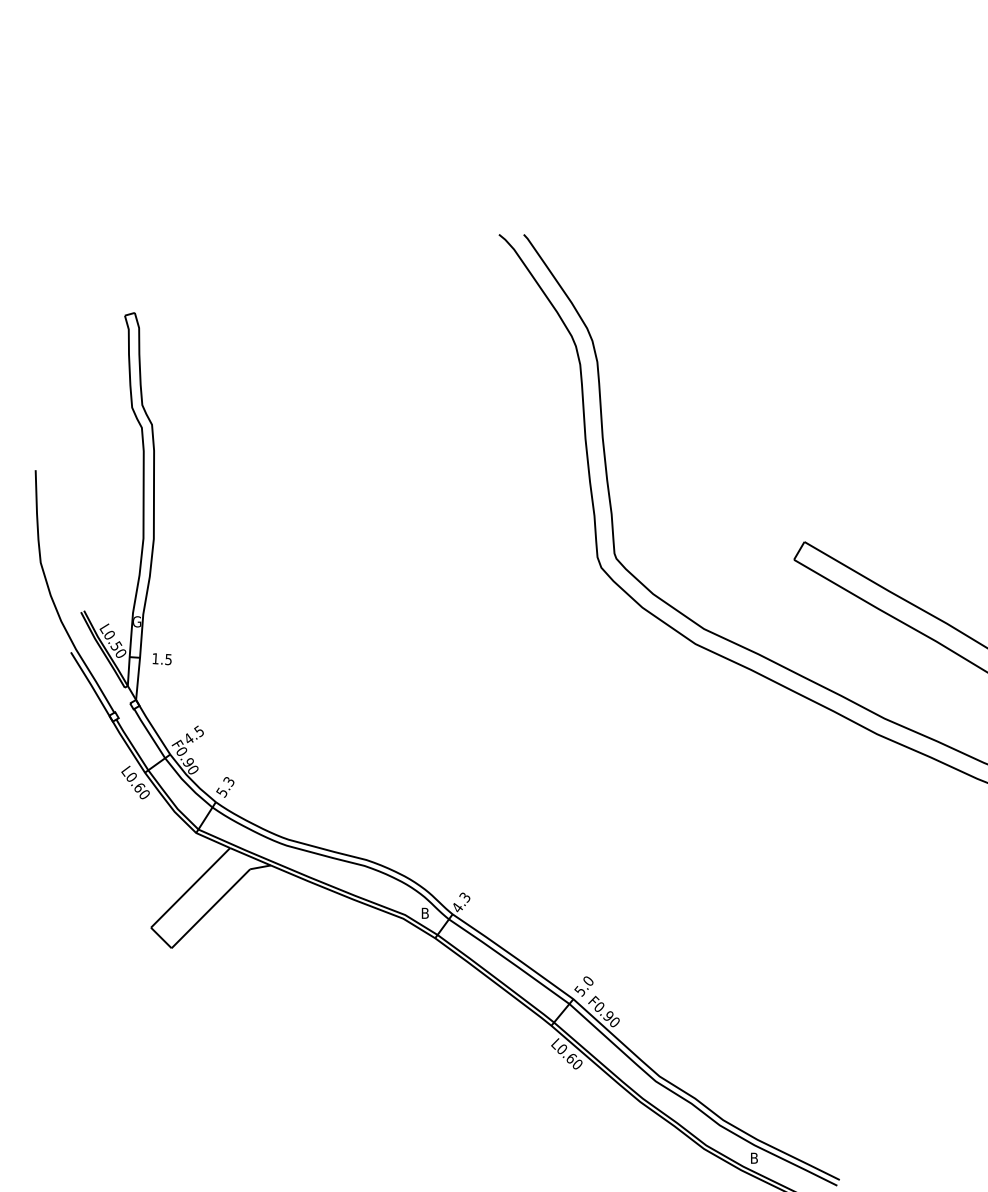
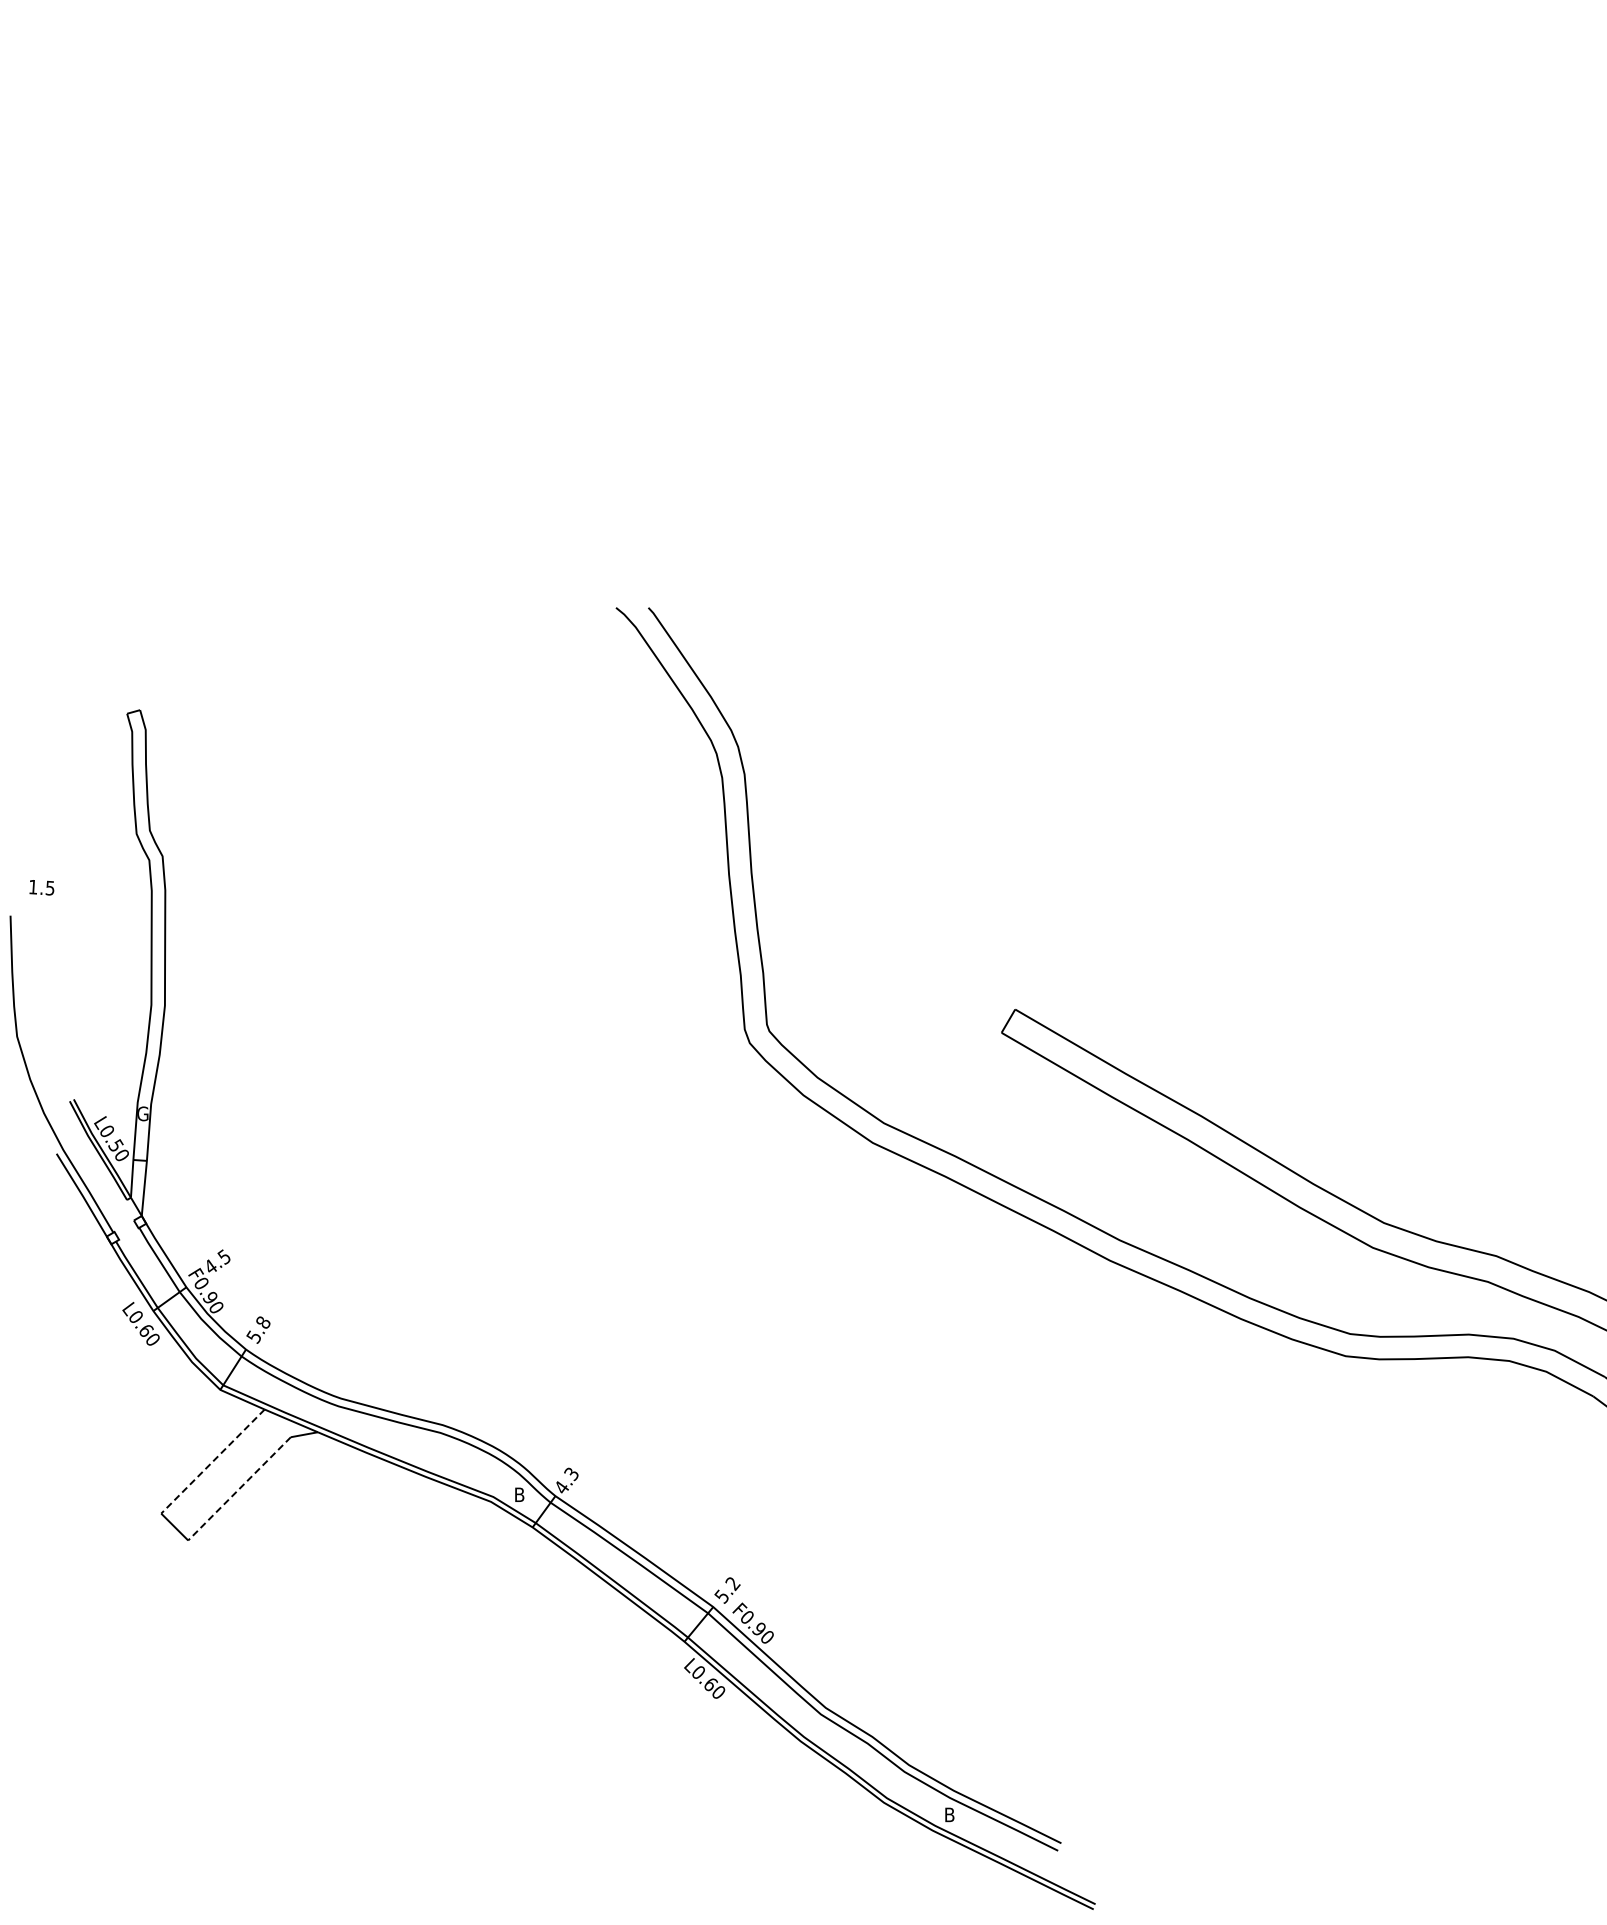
text: (161, 659) -> (41, 887), moved
text: (228, 781) -> (262, 1322), 5.3 -> 5.8
line: (190, 887) -> (212, 1461), solid -> dashed
line: (210, 908) -> (239, 1488), solid -> dashed
text: (588, 981) -> (732, 1584), 5.0 -> 5.2

